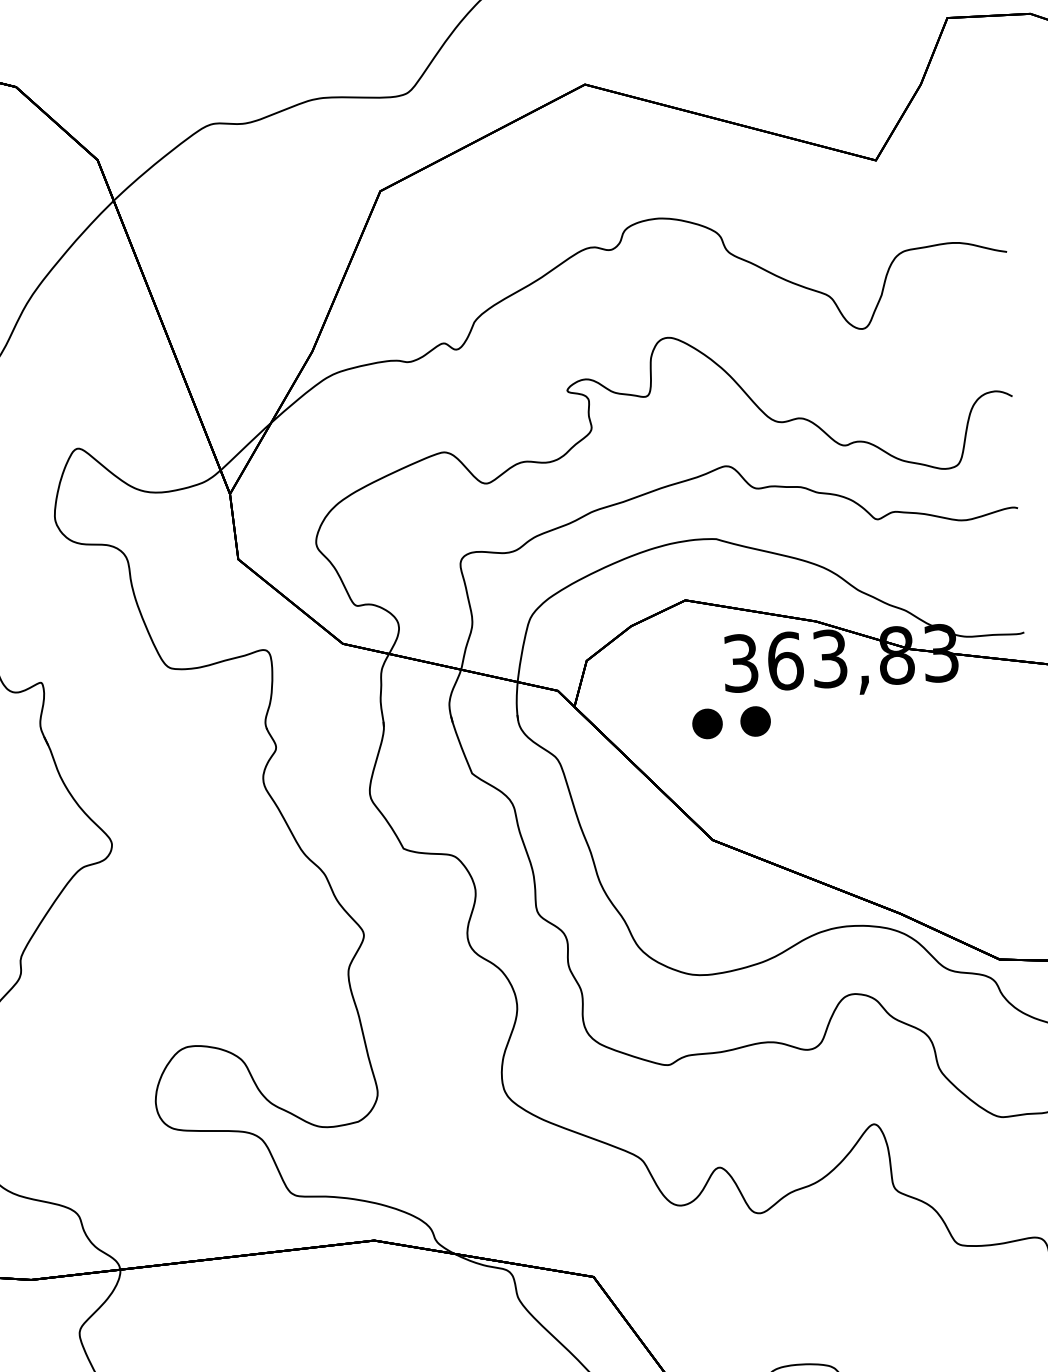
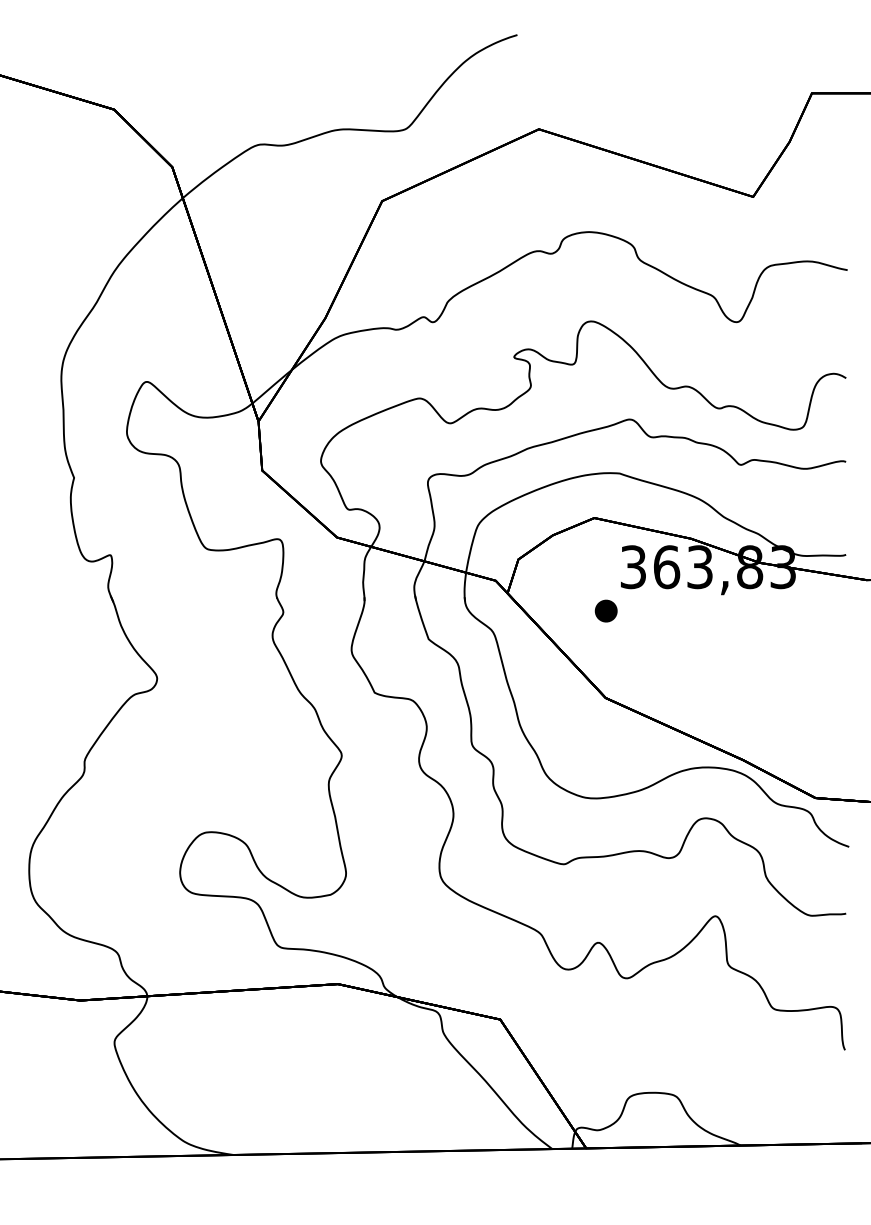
part: (754, 720) -> (641, 610), removed

